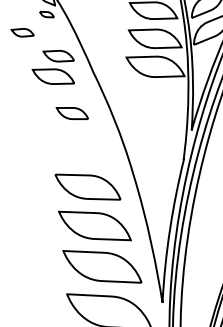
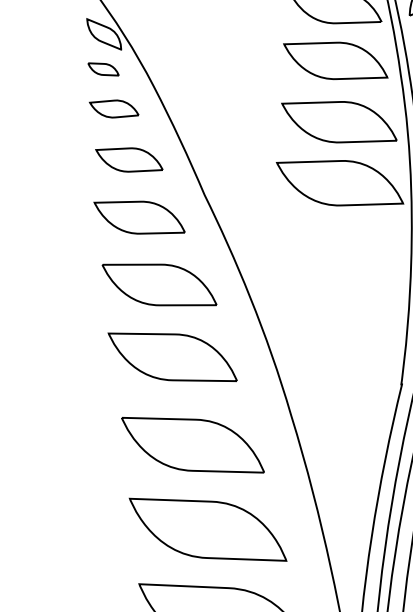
part: (22, 32) -> (113, 108), moved
part: (52, 76) -> (137, 217), moved
part: (72, 113) -> (159, 284), size x1.67
part: (78, 146) -> (172, 356), added

